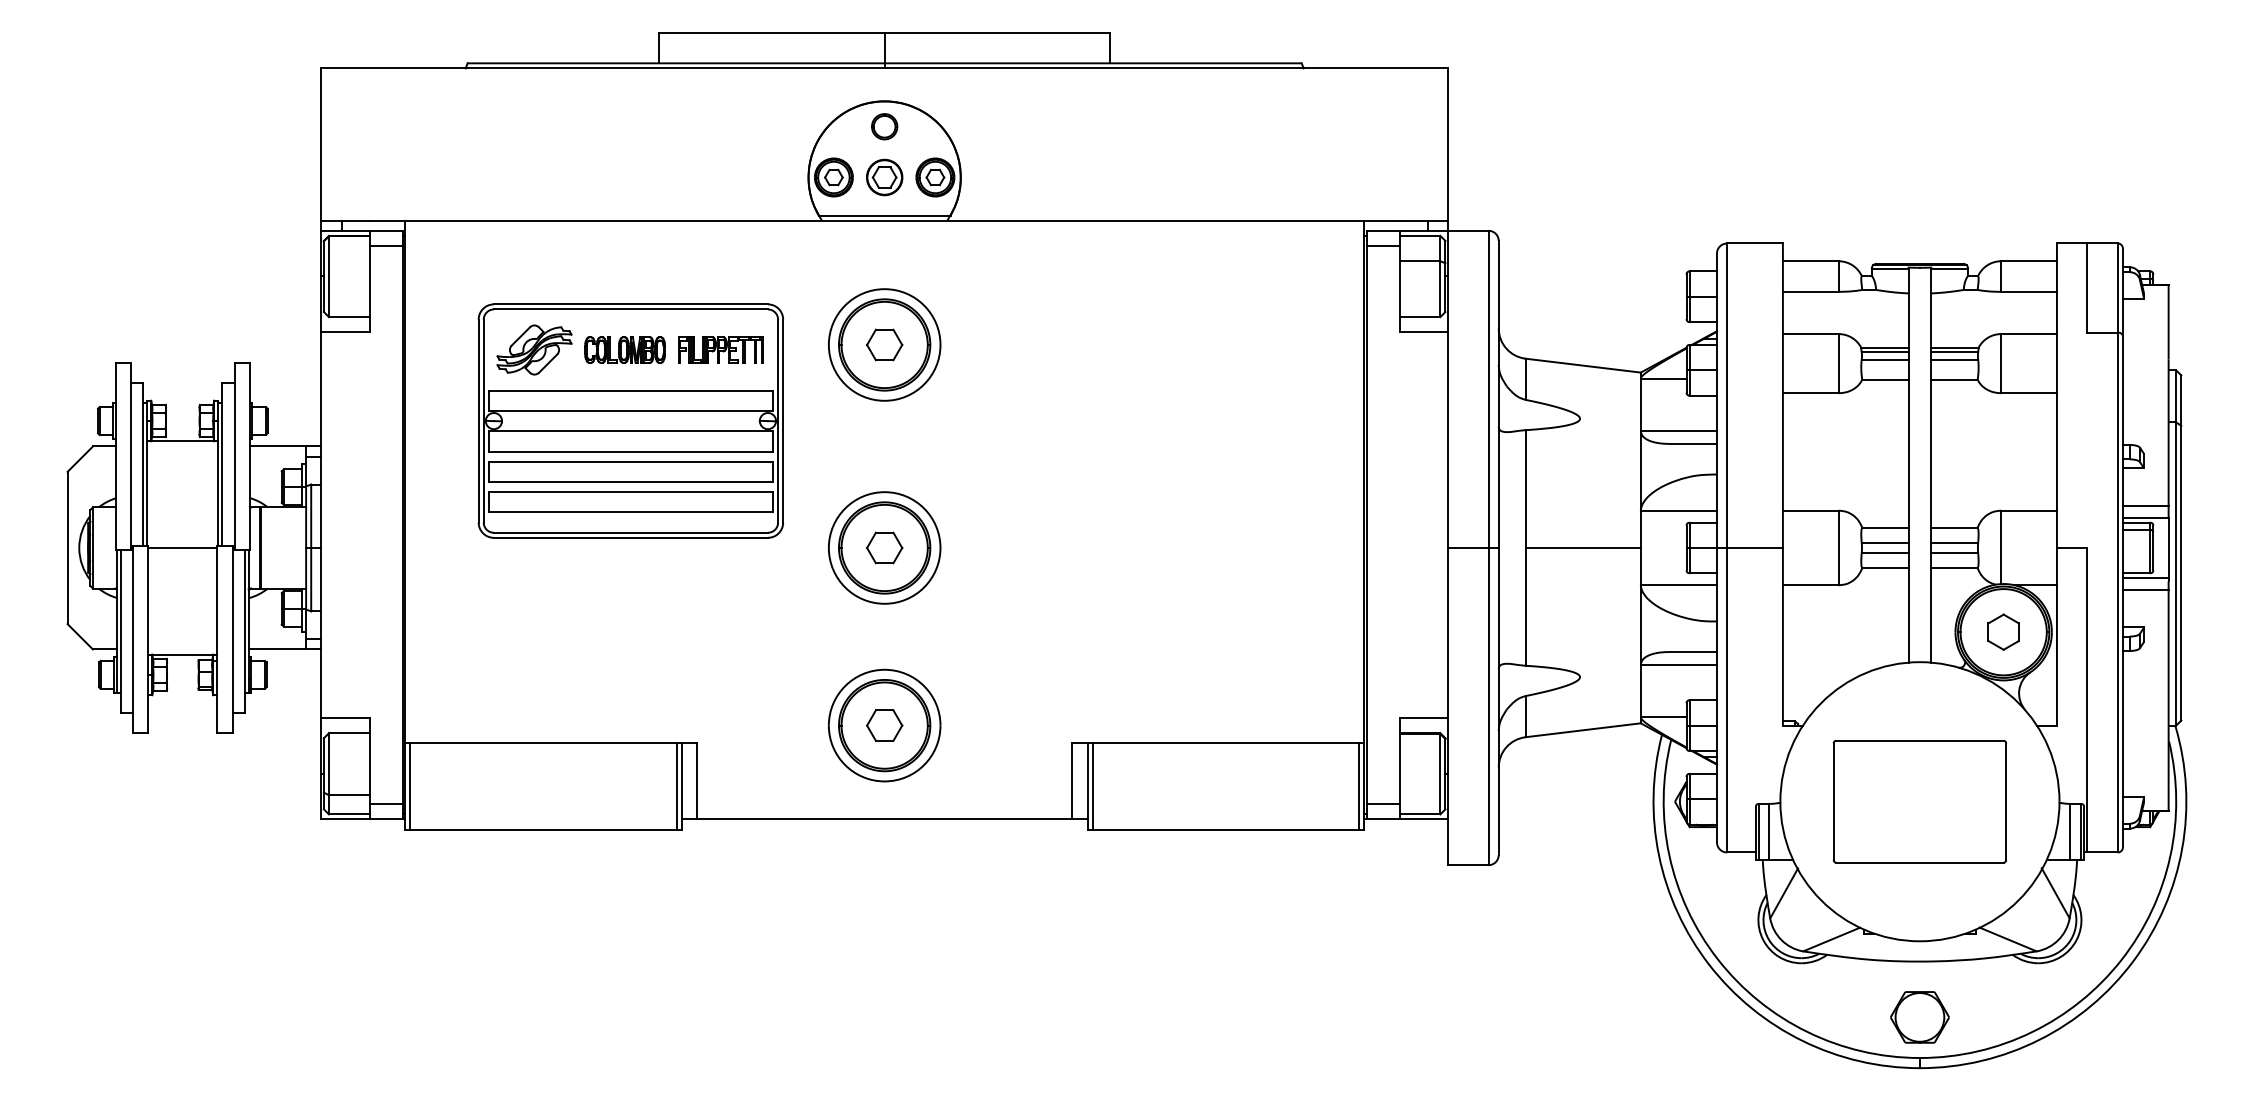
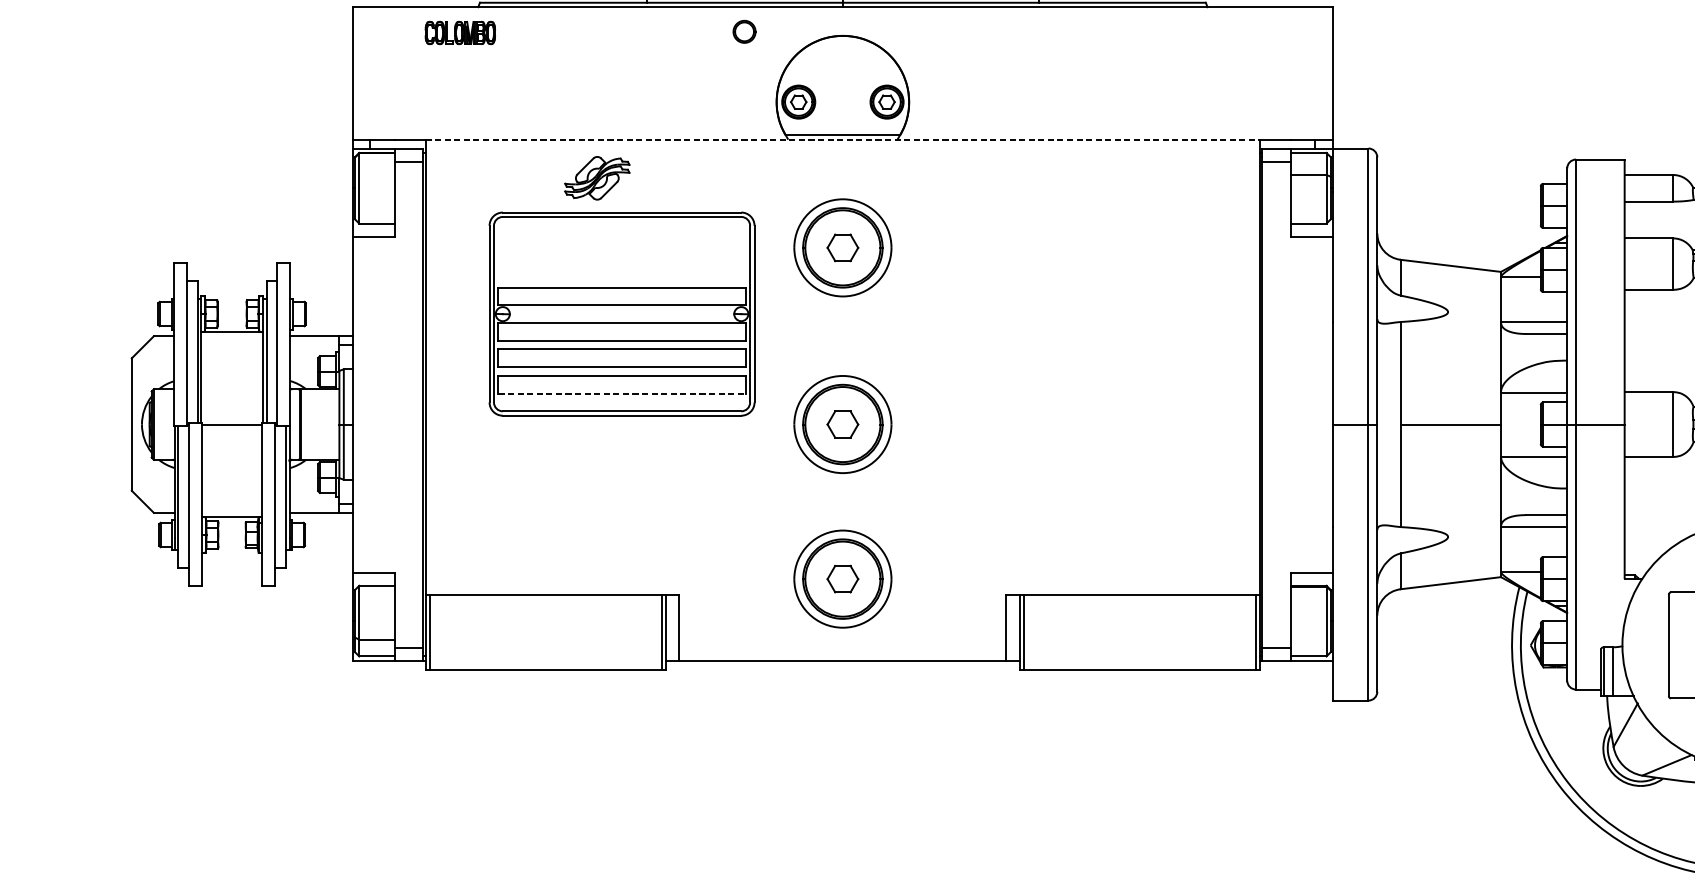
part: (884, 126) -> (744, 31), moved
part: (884, 177) -> (842, 102), removed
line: (884, 220) -> (842, 139), solid -> dashed
part: (534, 349) -> (597, 177), moved
part: (624, 349) -> (459, 32), moved
part: (720, 349) -> (700, 251), removed
line: (631, 512) -> (622, 393), solid -> dashed

